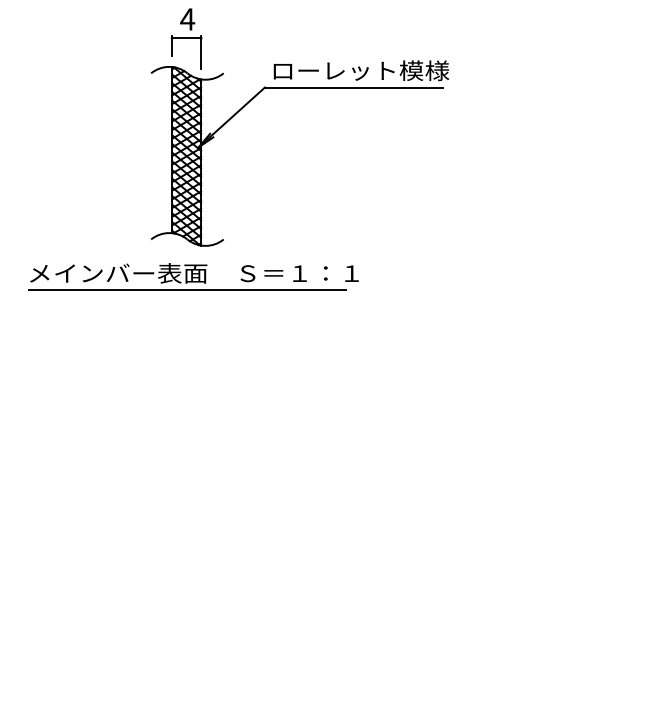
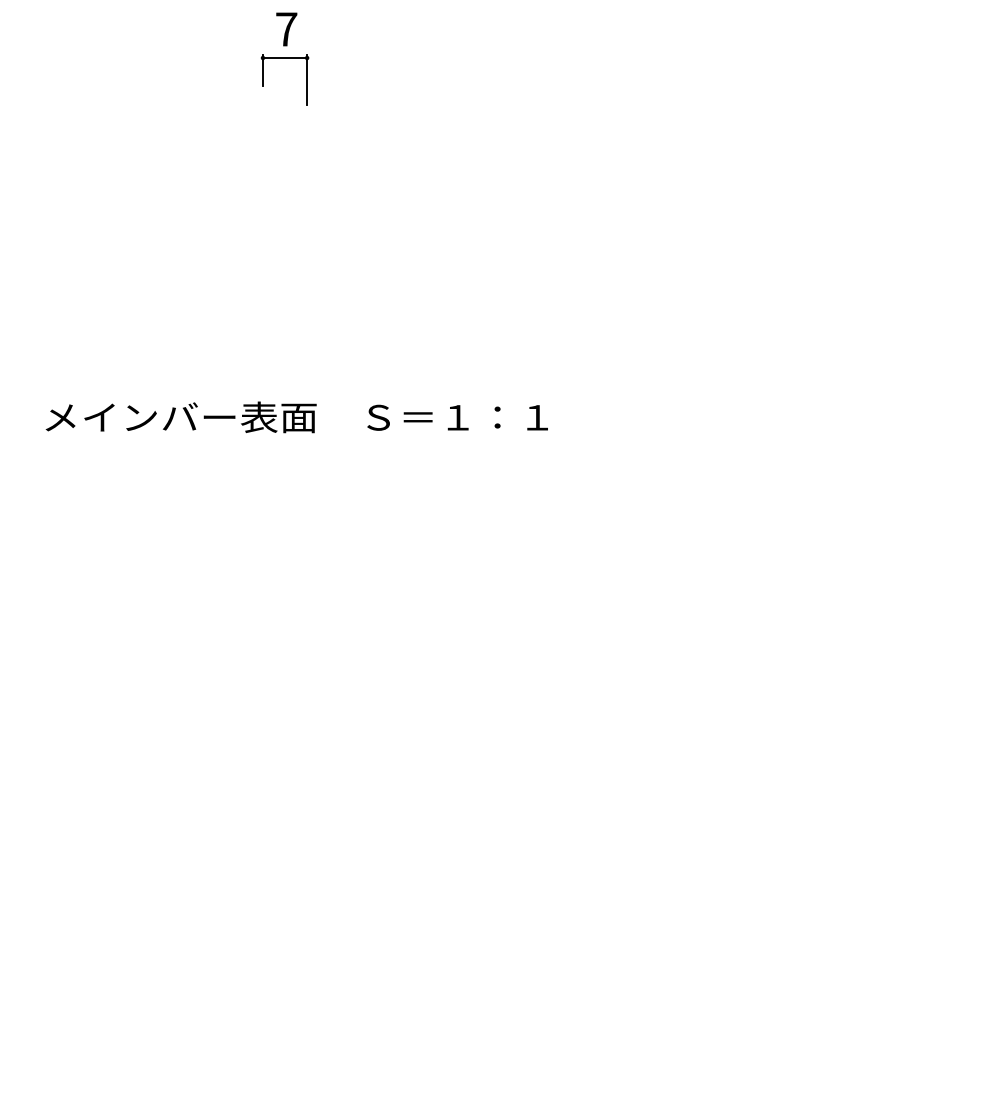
text: (187, 19) -> (286, 29), 4 -> 7
part: (299, 88) -> (457, 134), removed
line: (187, 289) -> (286, 441), removed

